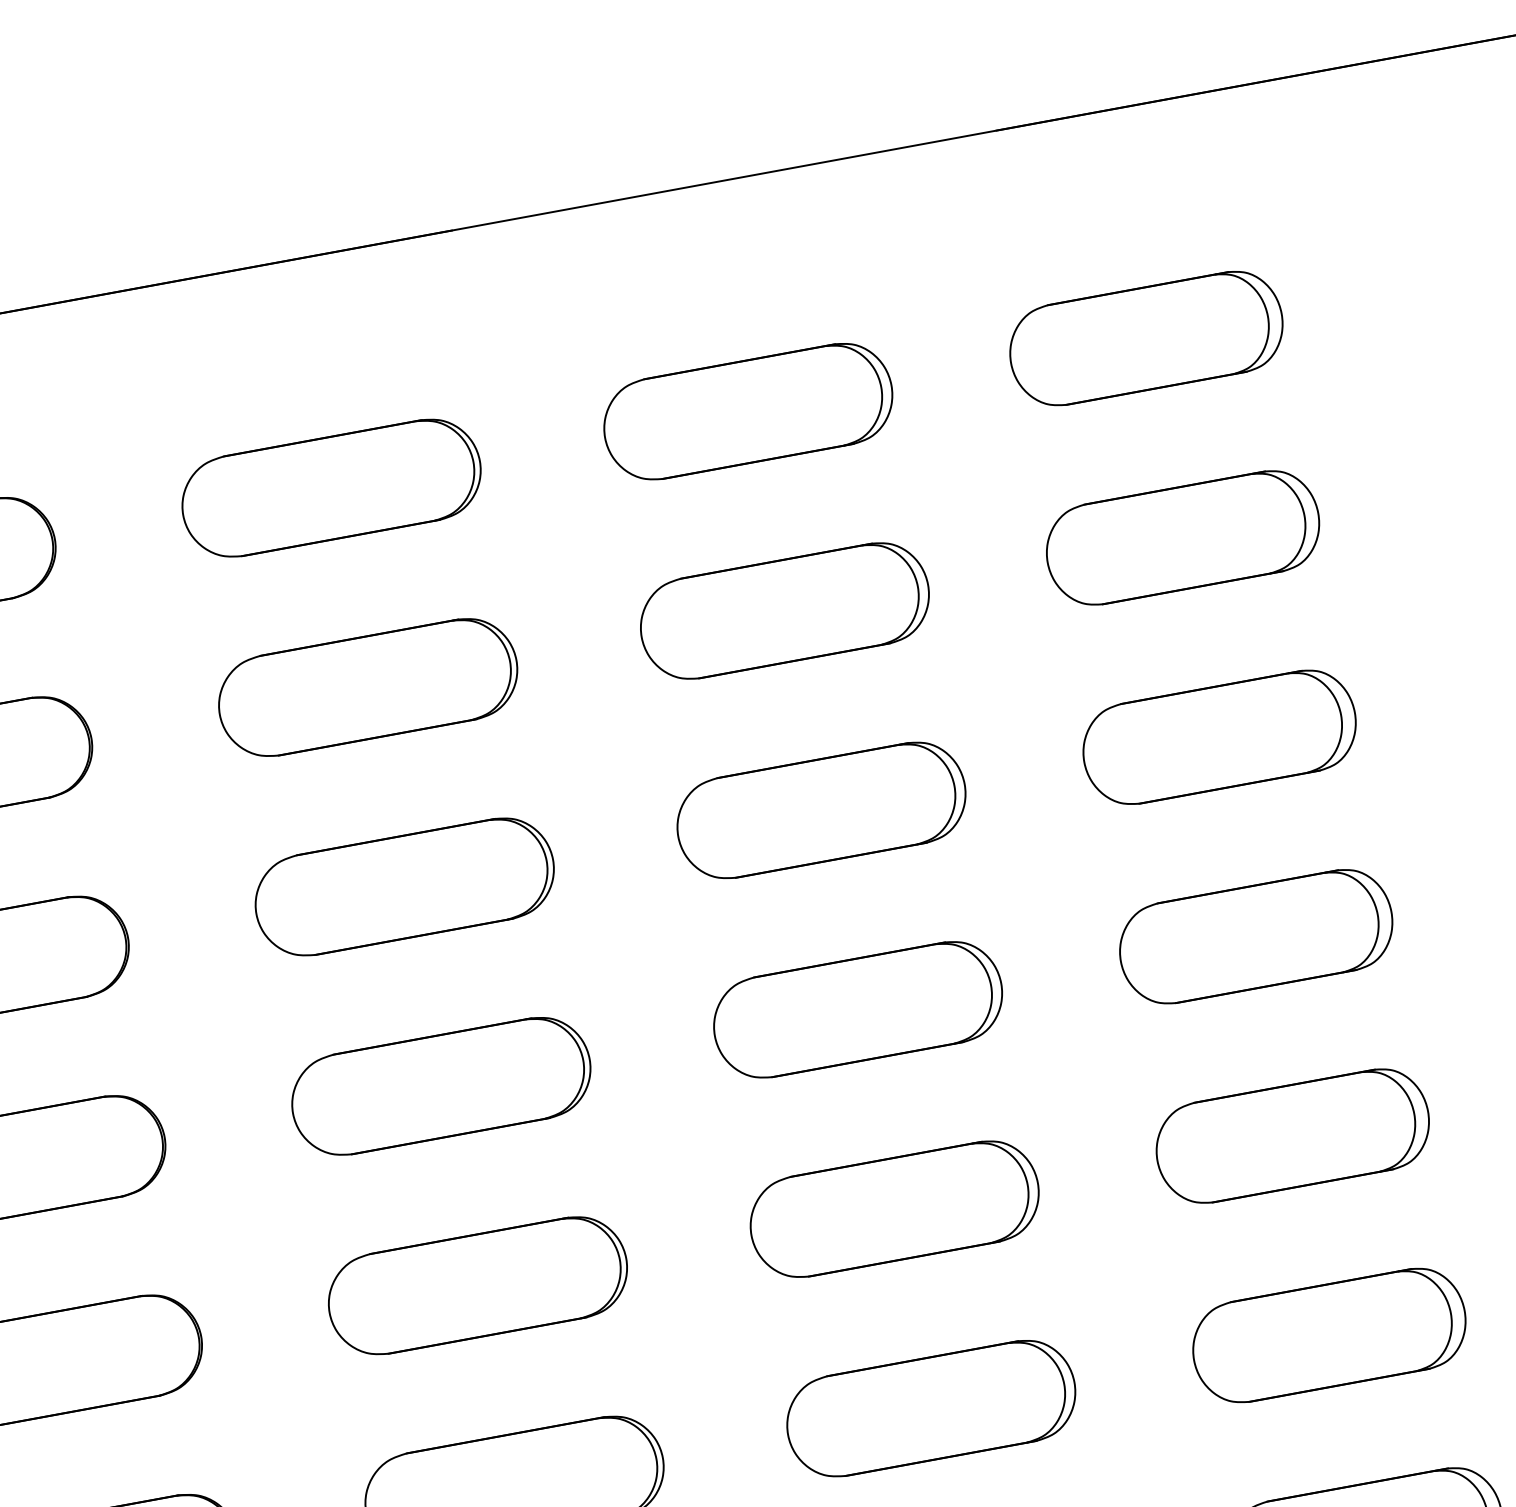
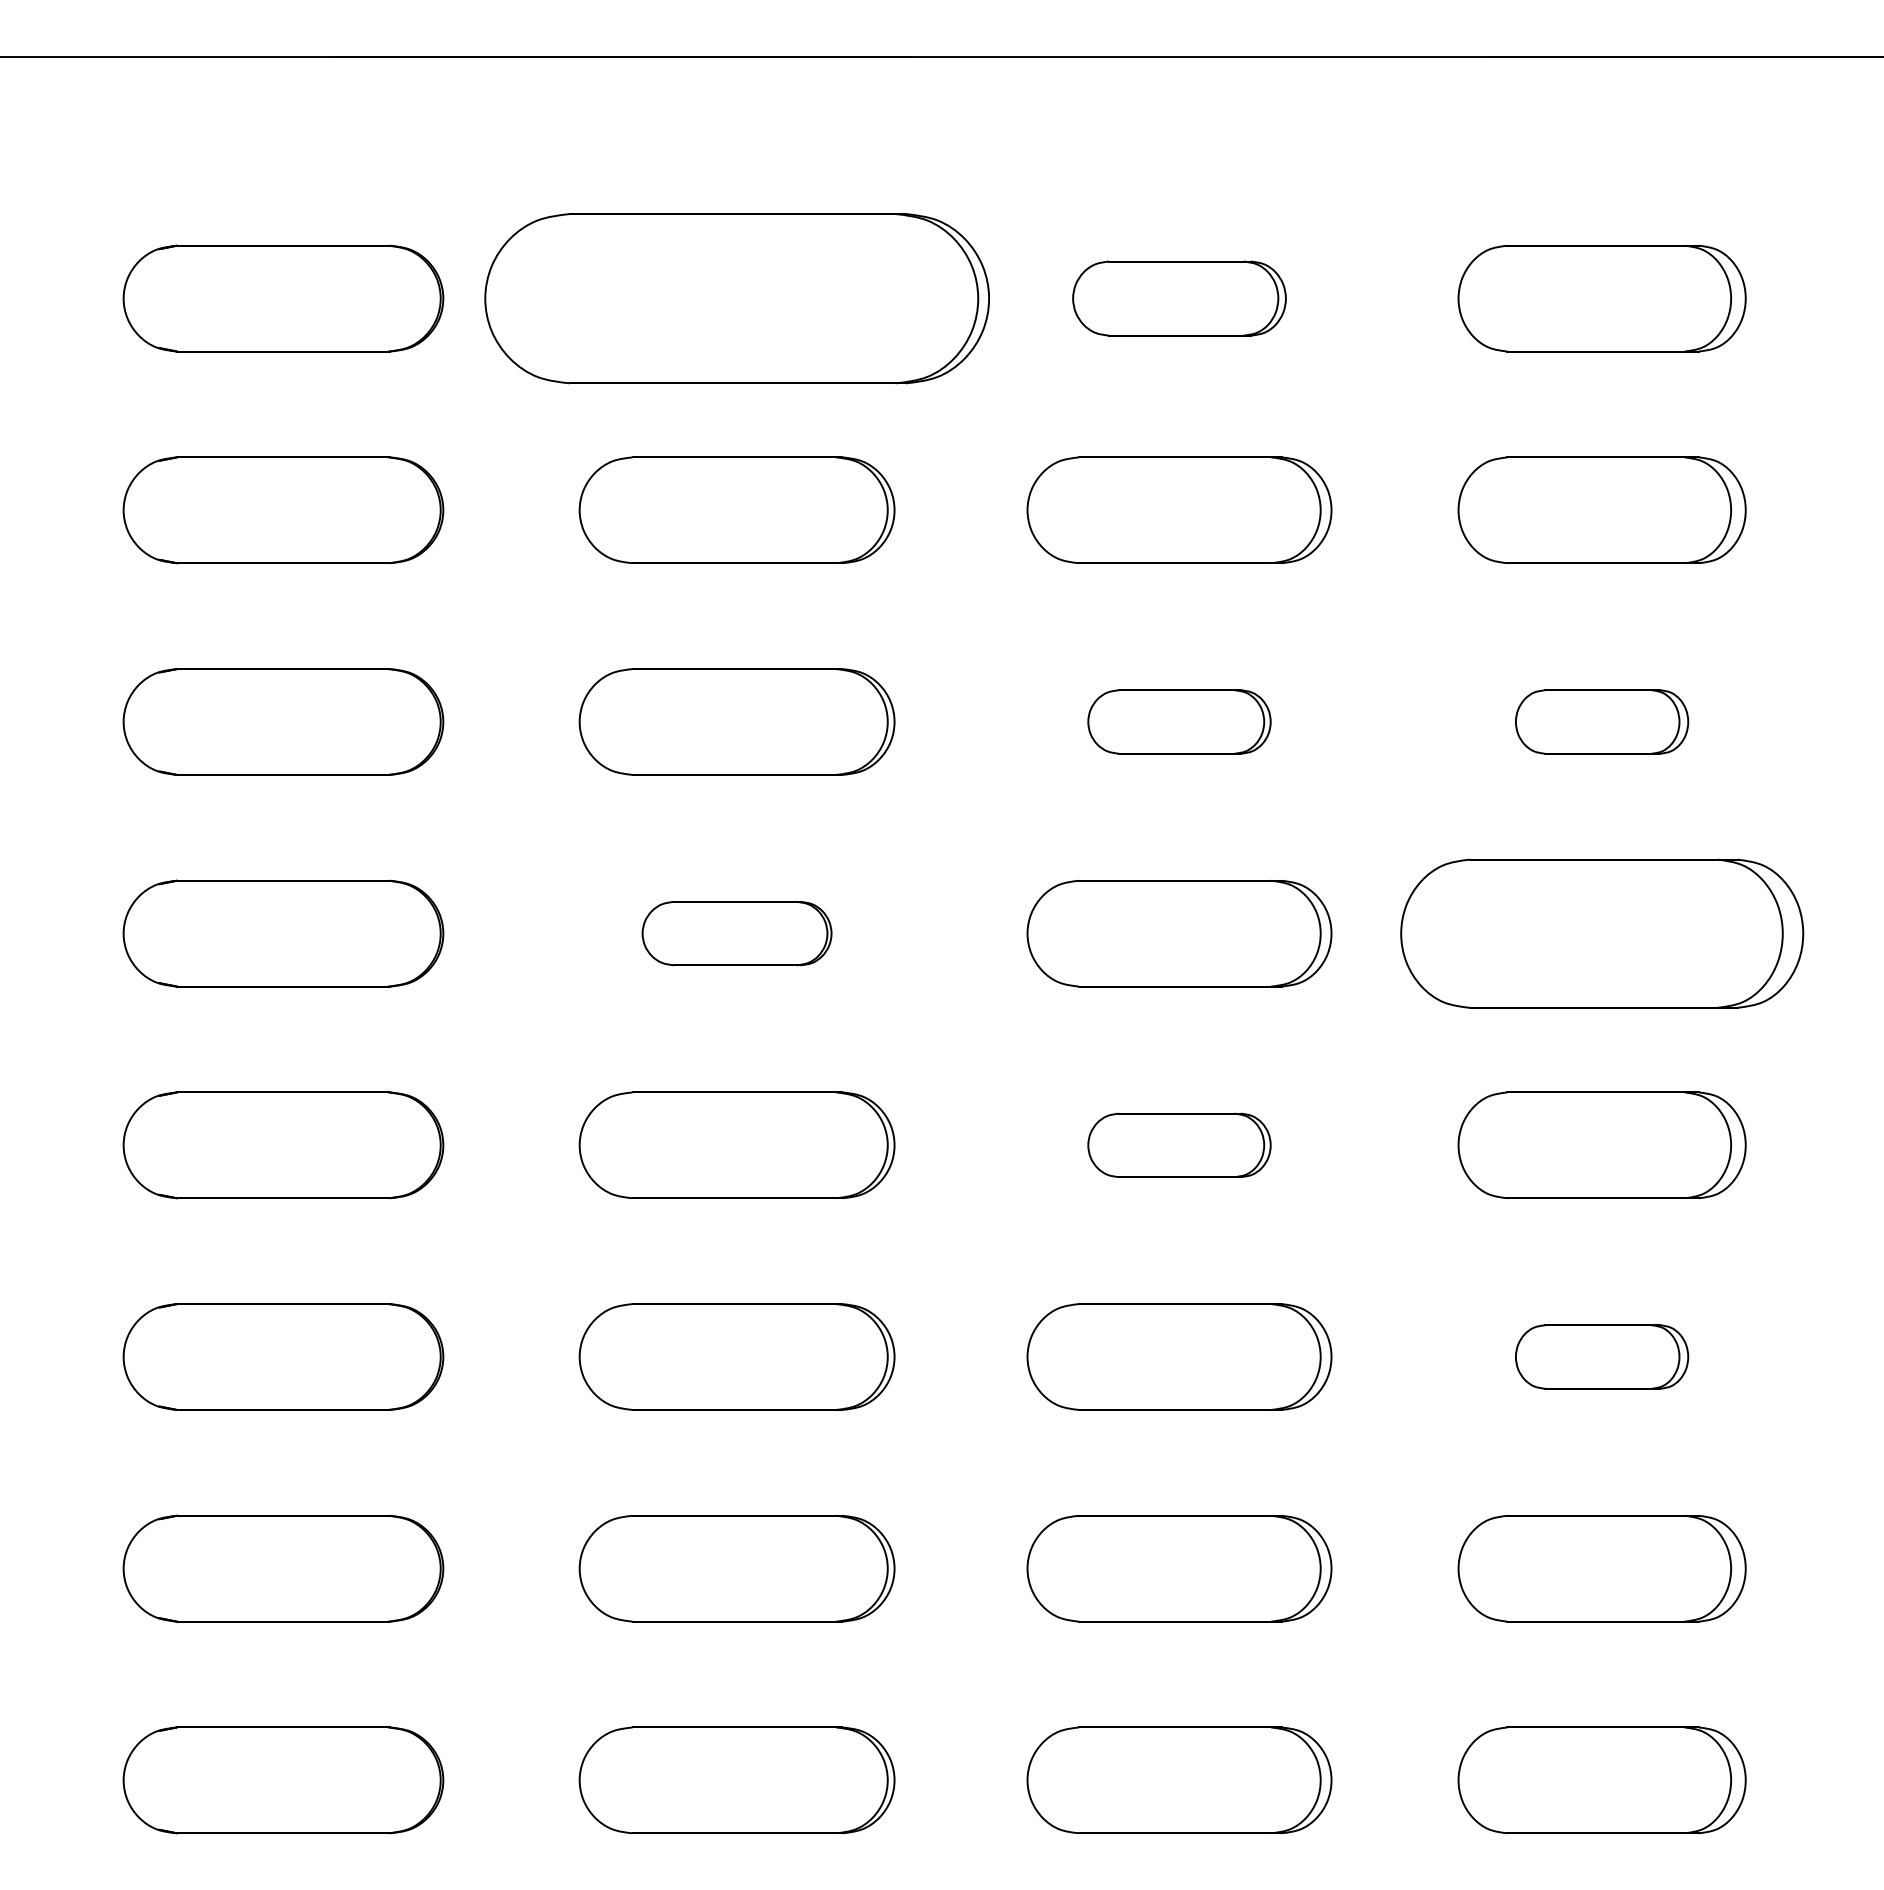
part: (748, 411) -> (1179, 298), size x0.7
part: (330, 488) -> (736, 298), size x1.6
part: (1218, 737) -> (1601, 721), size x0.6
part: (821, 810) -> (1179, 721), size x0.6
part: (1255, 936) -> (1601, 933), size x1.4
part: (440, 1086) -> (736, 933), size x0.6
part: (894, 1209) -> (1179, 1145), size x0.6
part: (1328, 1335) -> (1601, 1356), size x0.6

